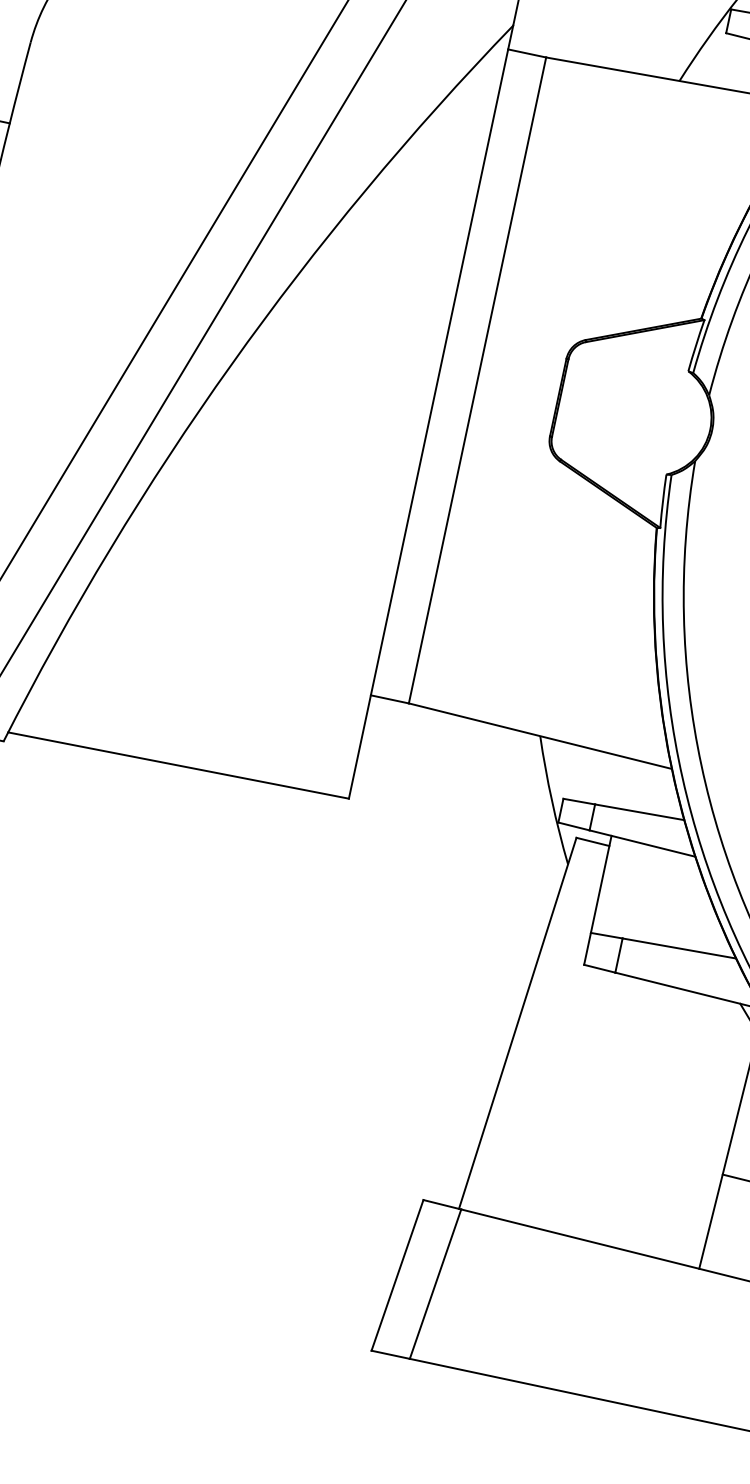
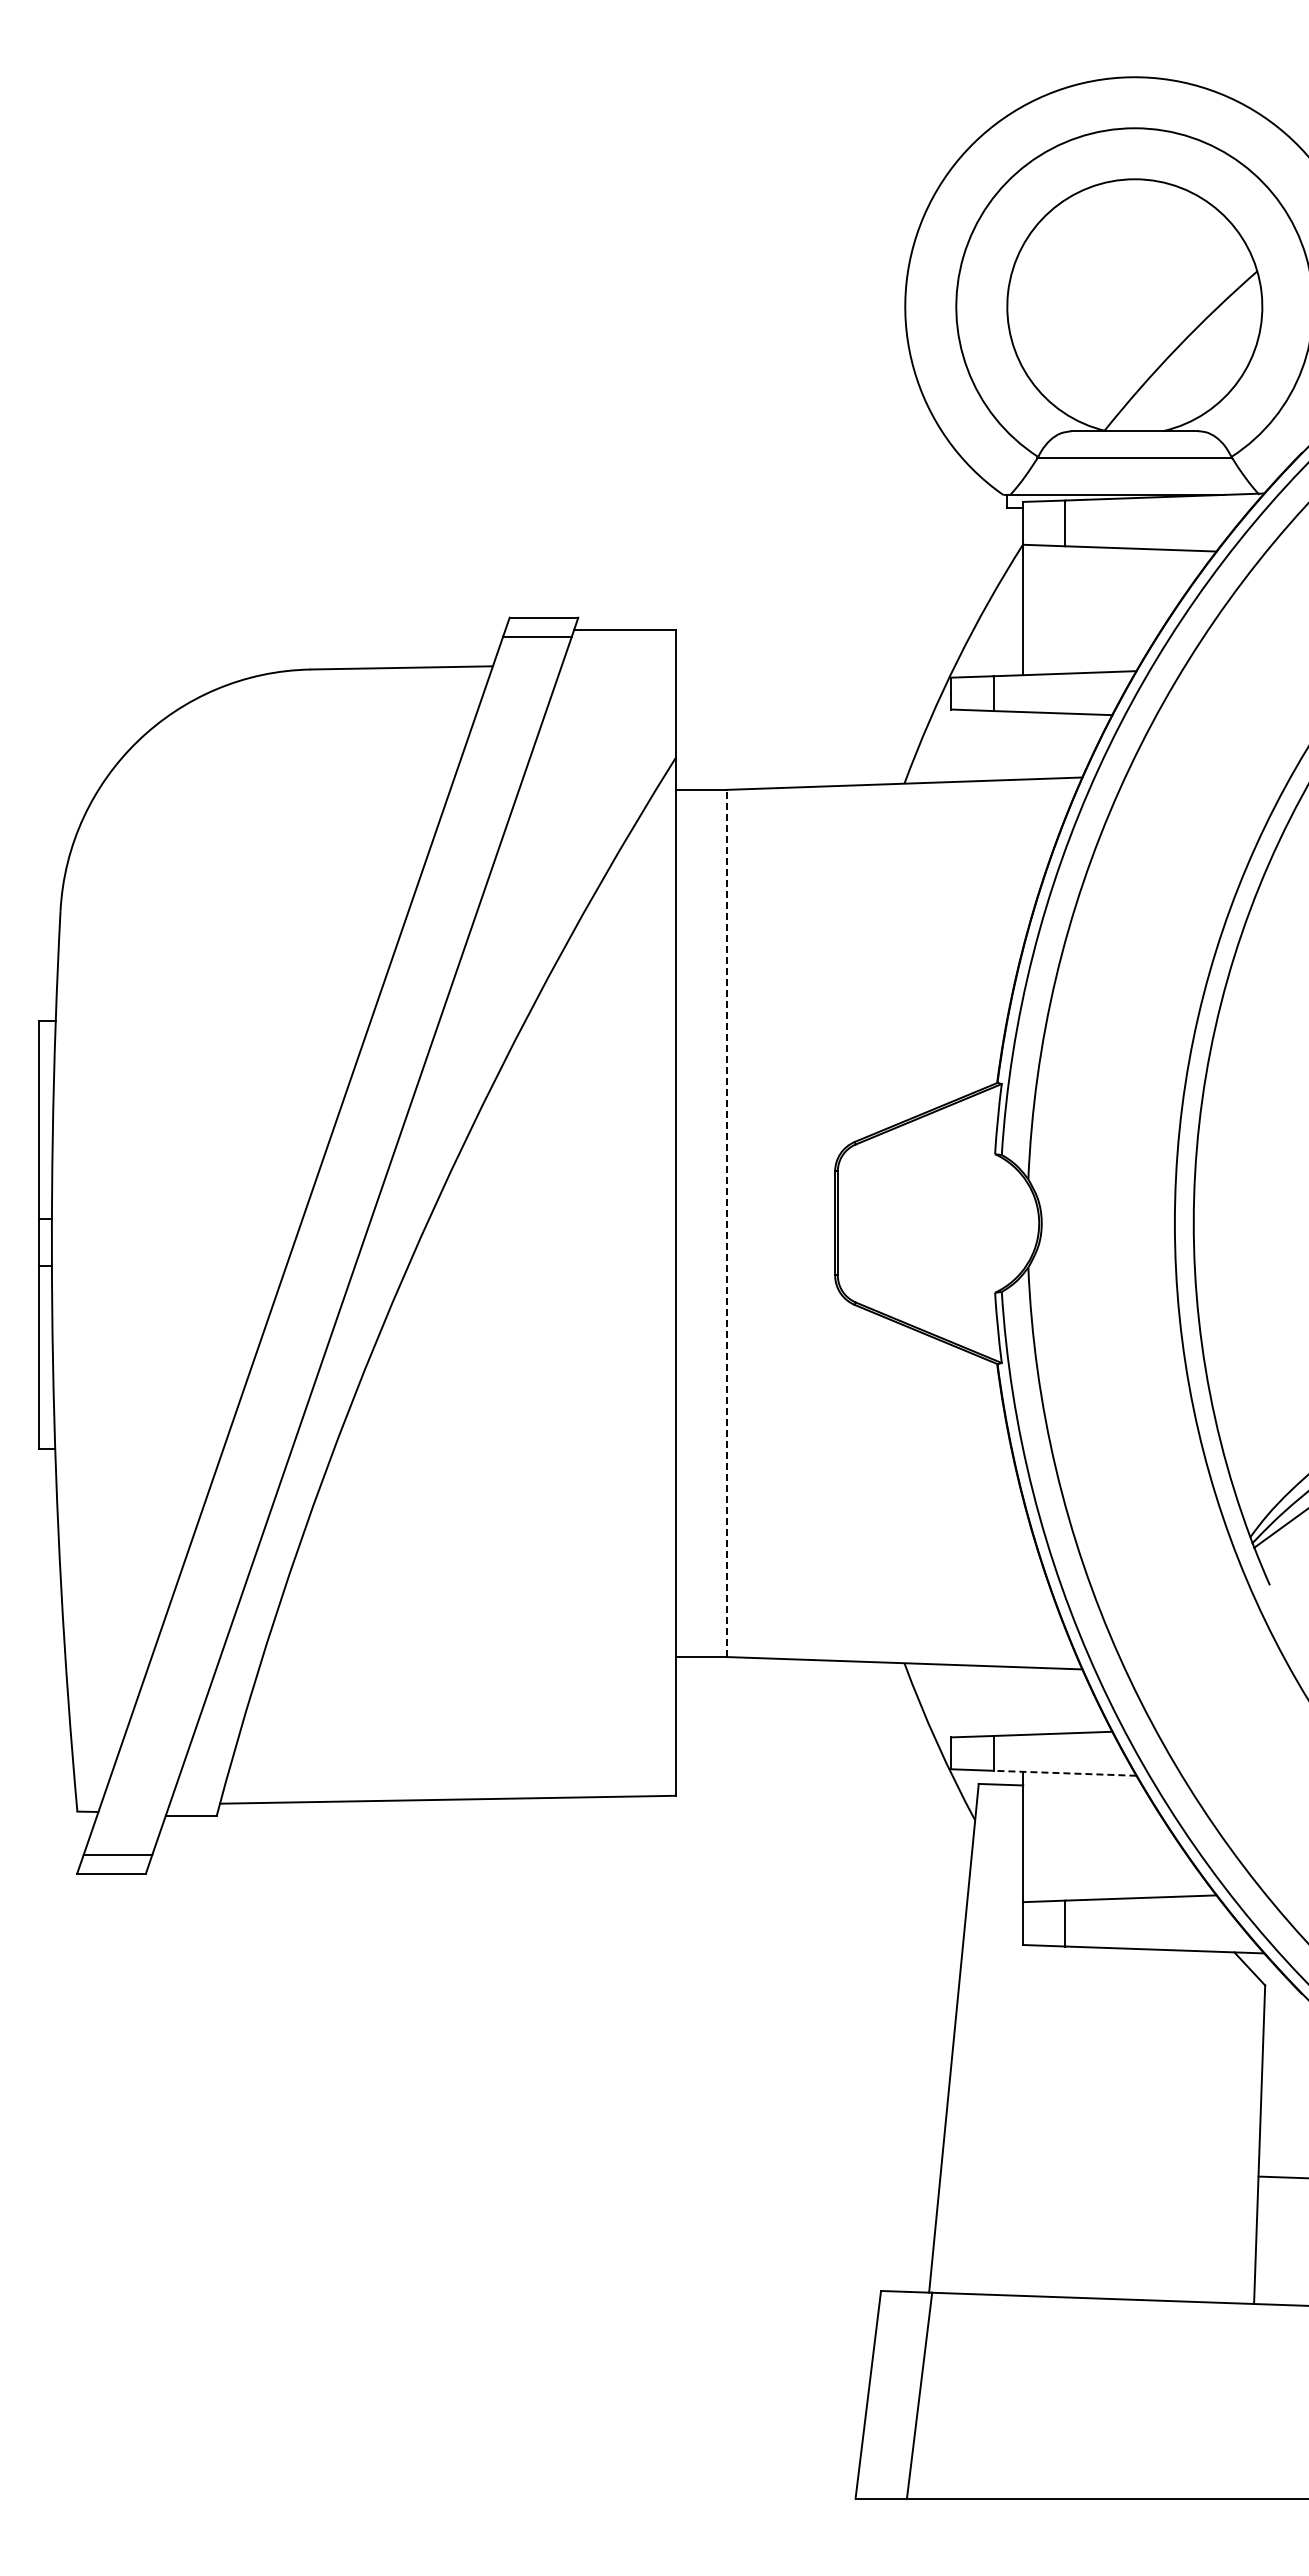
line: (477, 380) -> (726, 1223), solid -> dashed
line: (642, 843) -> (1064, 1773), solid -> dashed

